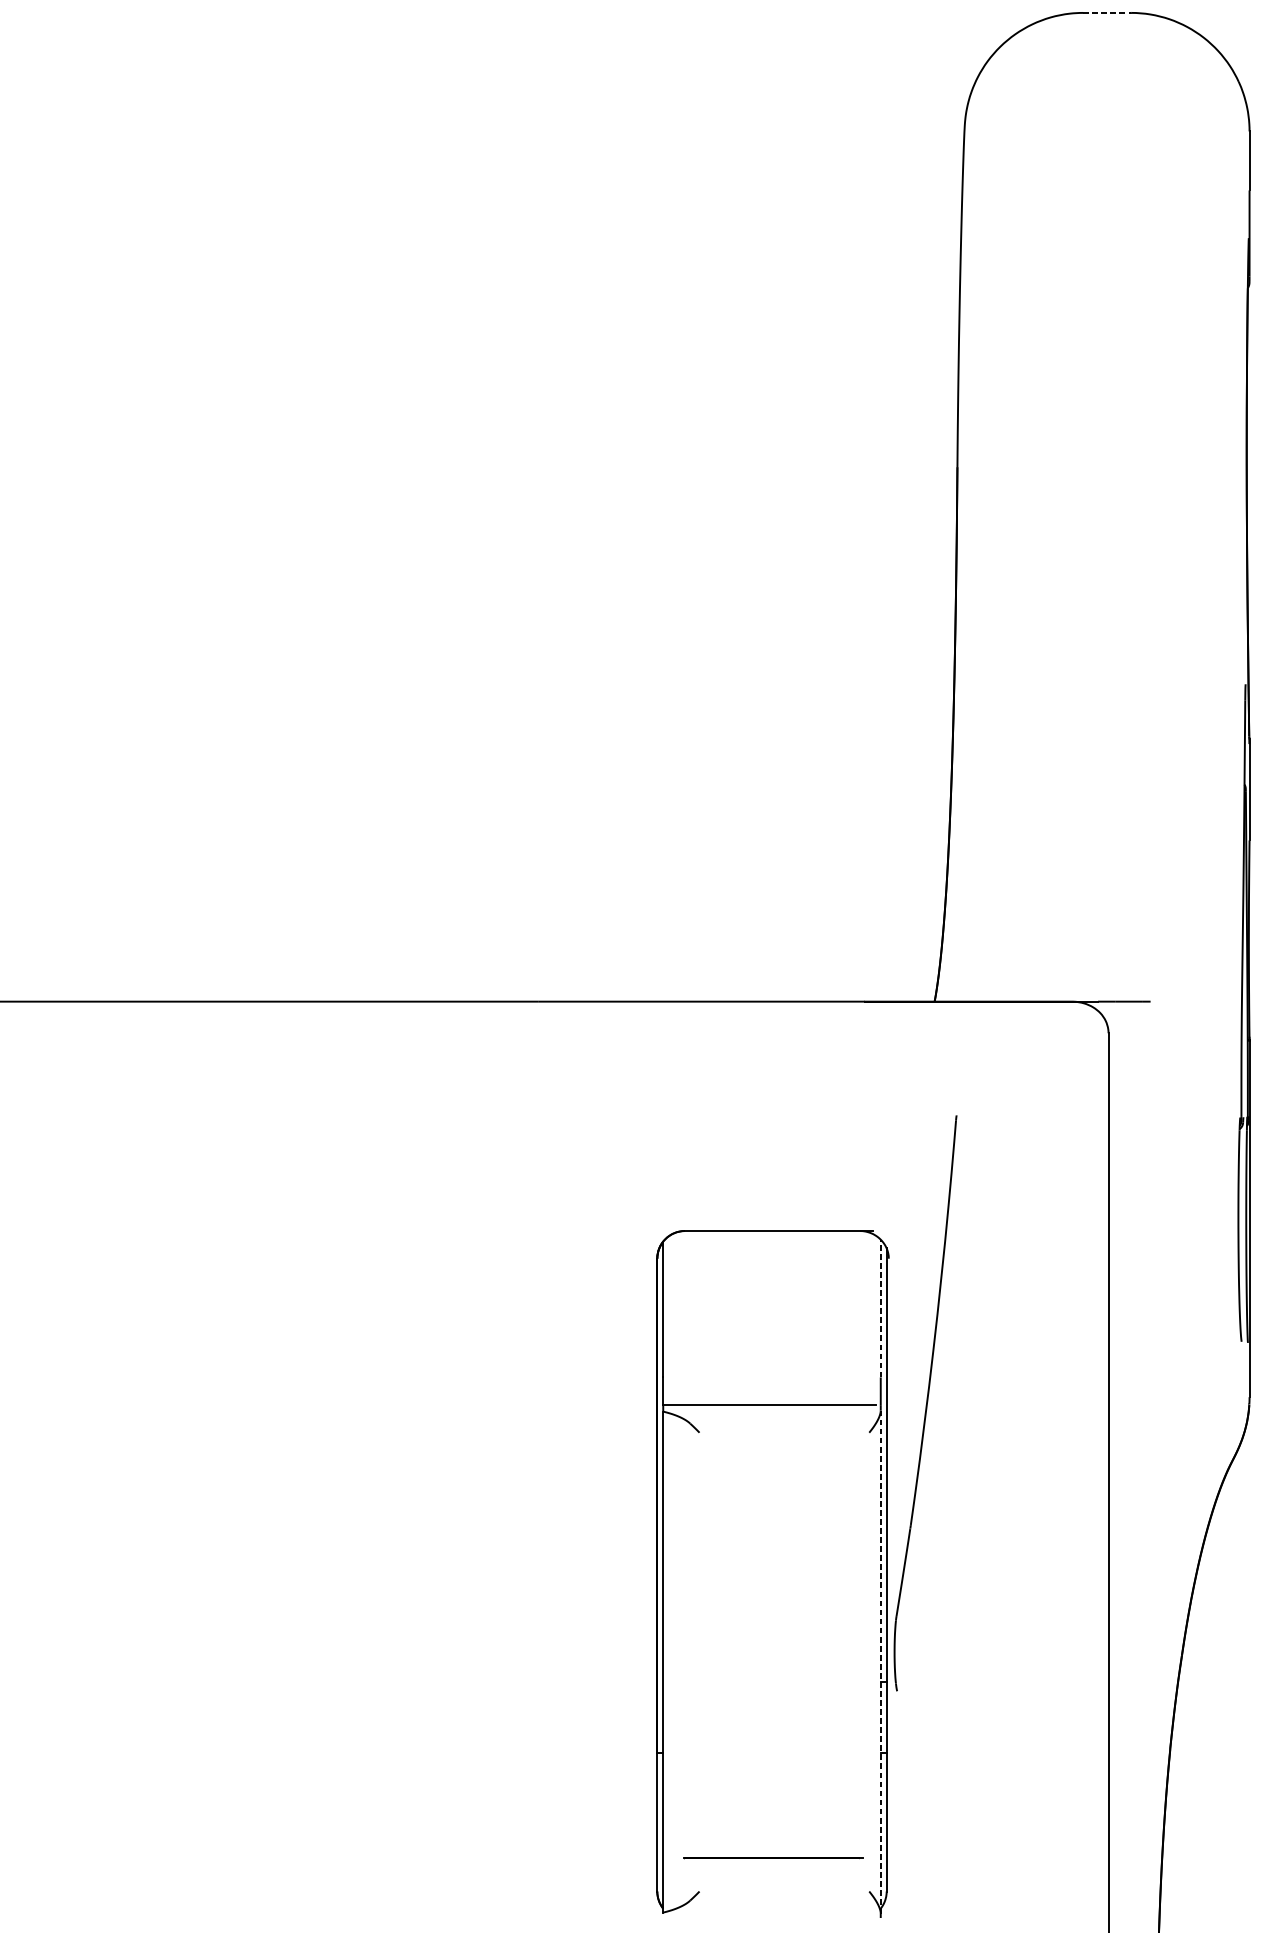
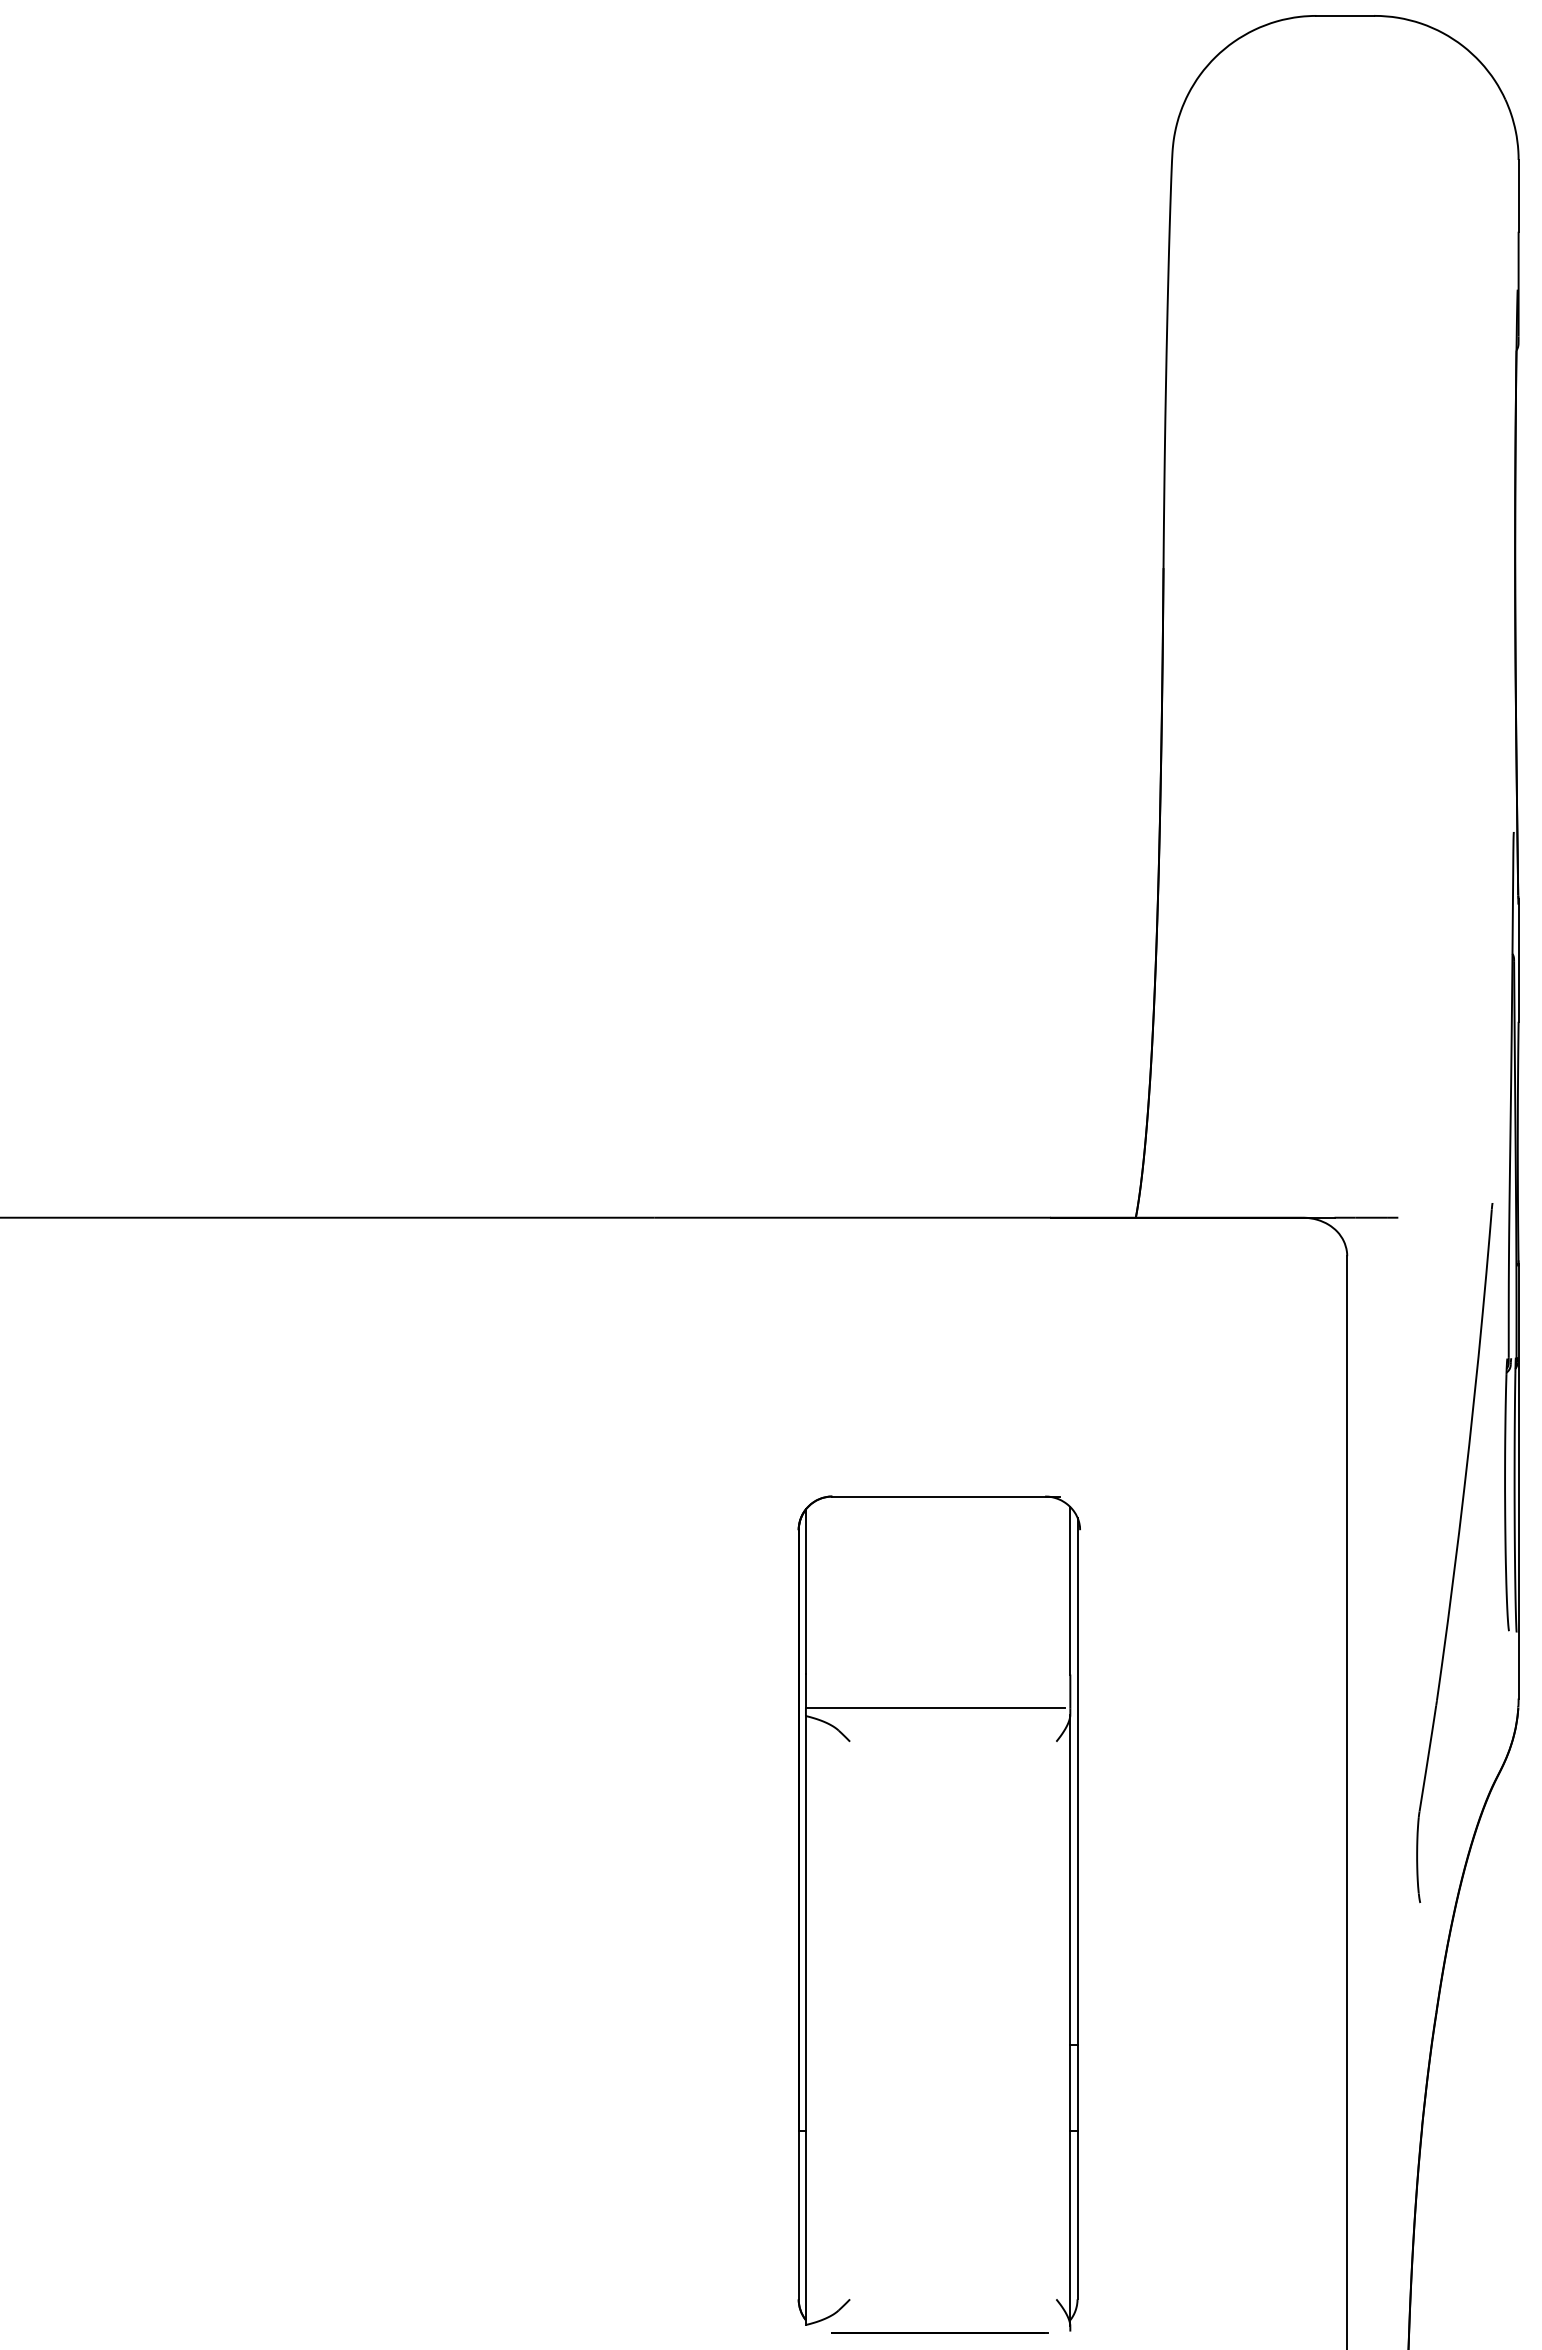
line: (1107, 12) -> (1345, 15), dashed -> solid
line: (880, 1308) -> (1070, 1590), dashed -> solid
part: (925, 1403) -> (1454, 1553), moved
line: (880, 1662) -> (1070, 2020), dashed -> solid
line: (773, 1857) -> (939, 2332), moved

